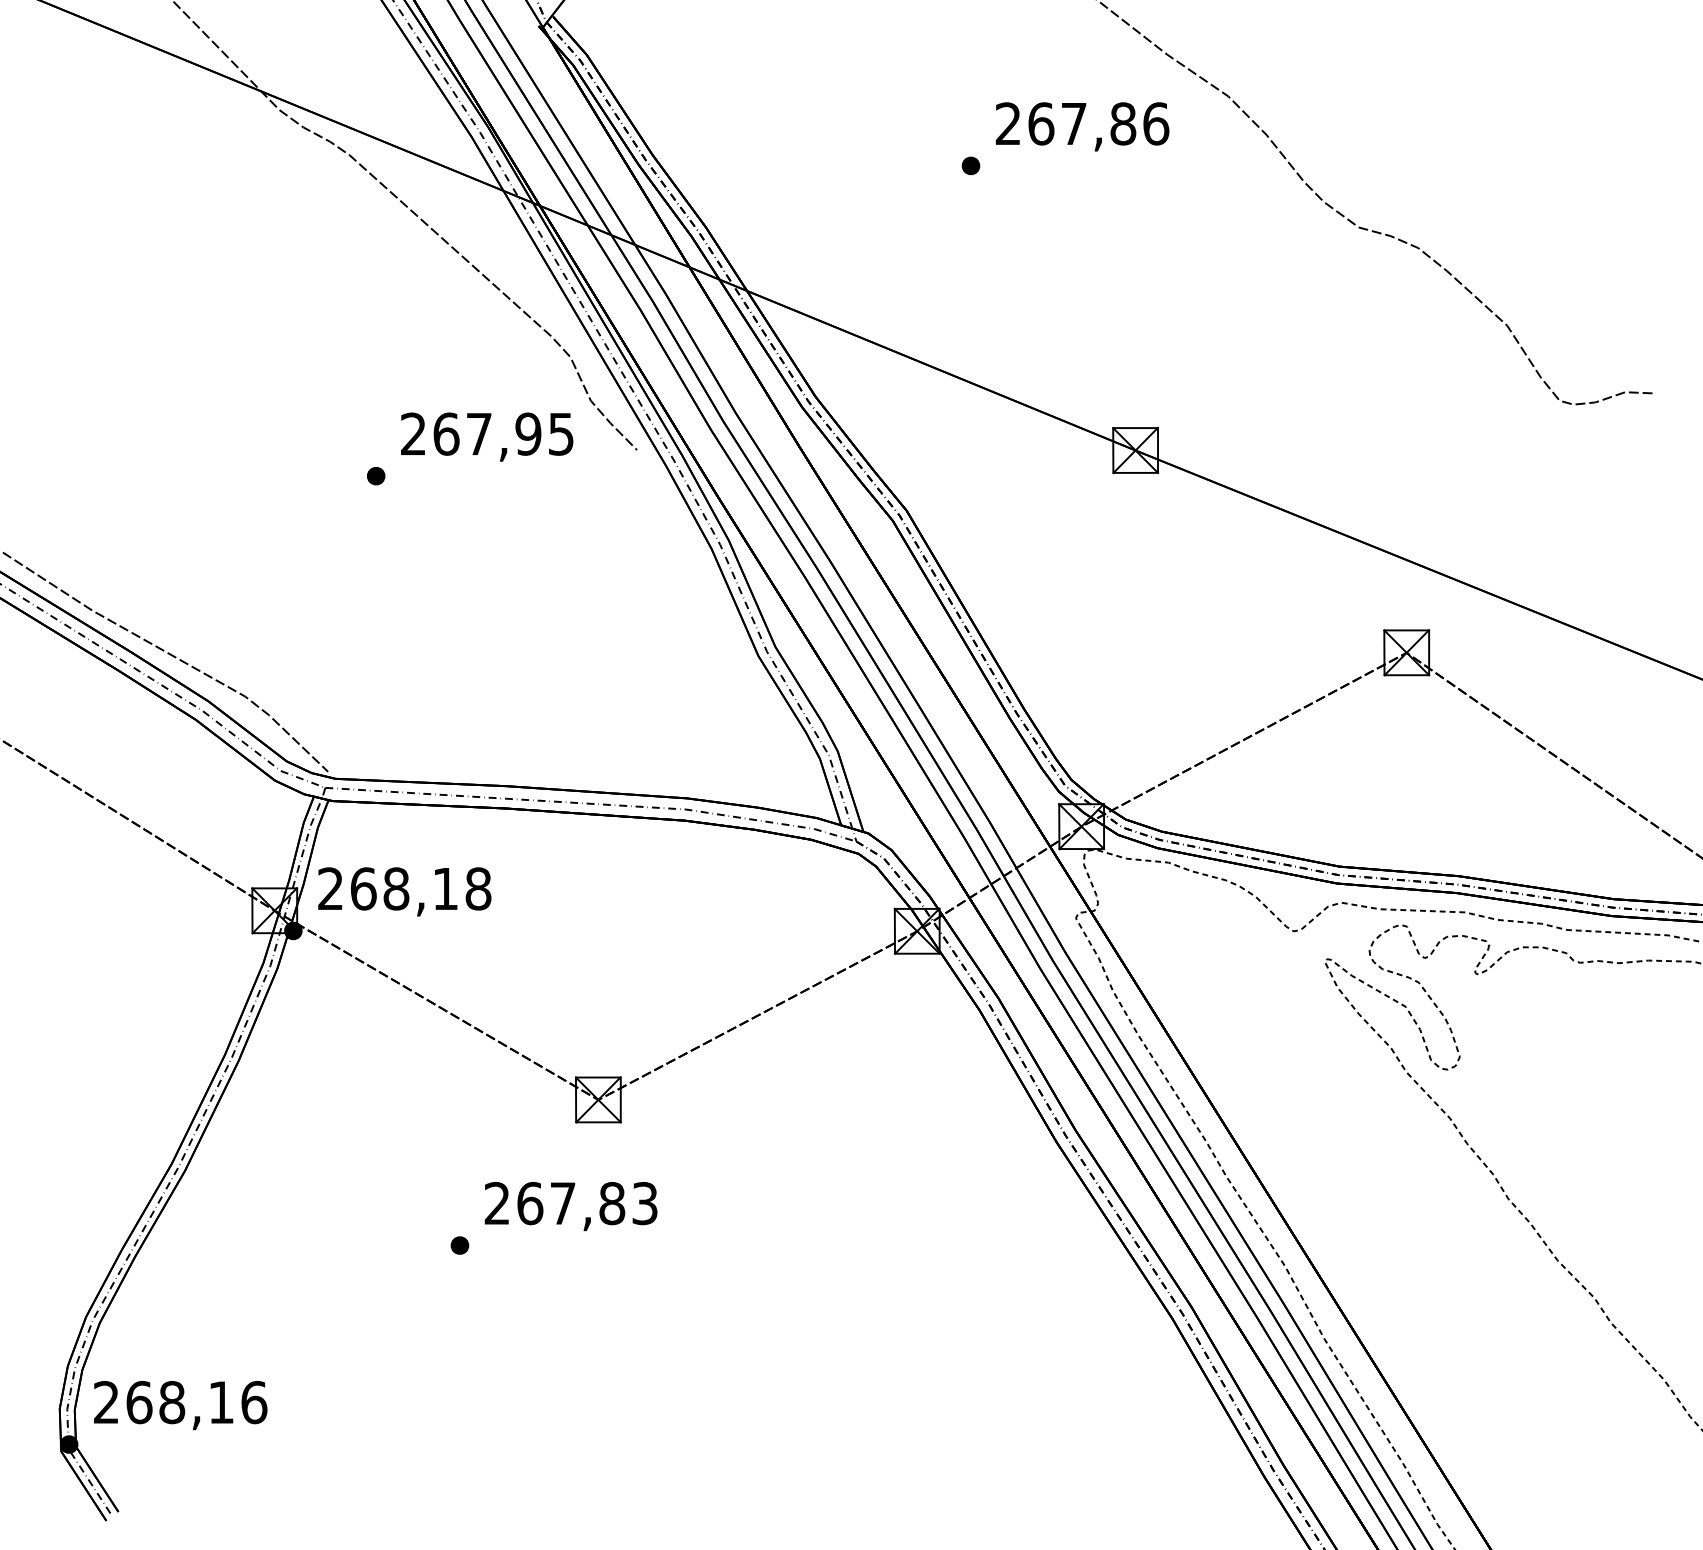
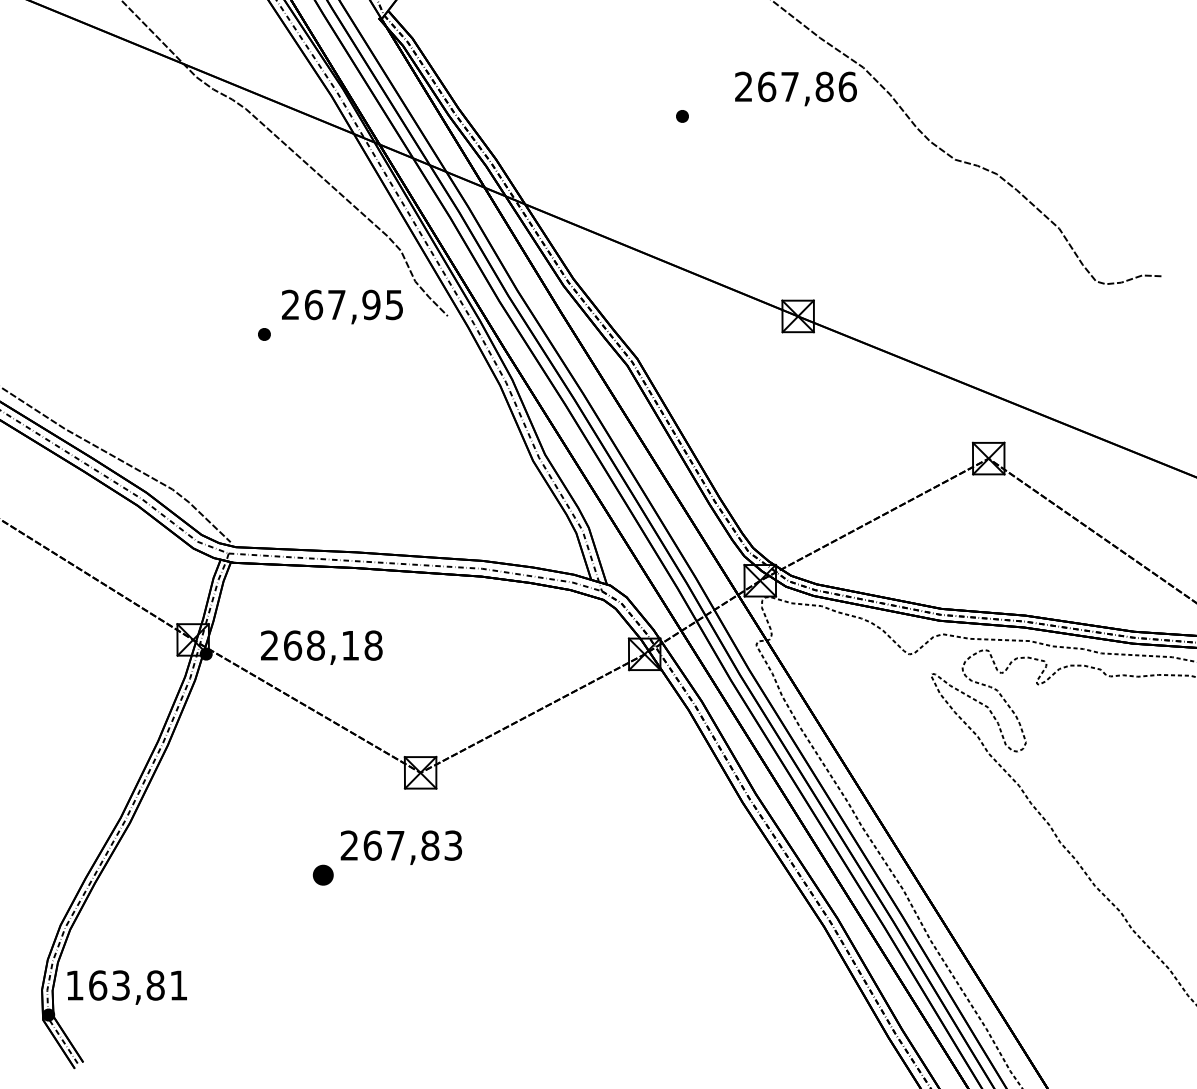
text: (1082, 126) -> (795, 88), moved
text: (404, 891) -> (321, 647), moved
part: (459, 1245) -> (323, 875), size x1.6
text: (180, 1402) -> (126, 985), 268,16 -> 163,81

